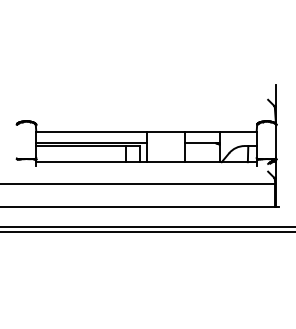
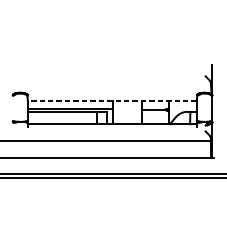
line: (145, 132) -> (111, 101), solid -> dashed

